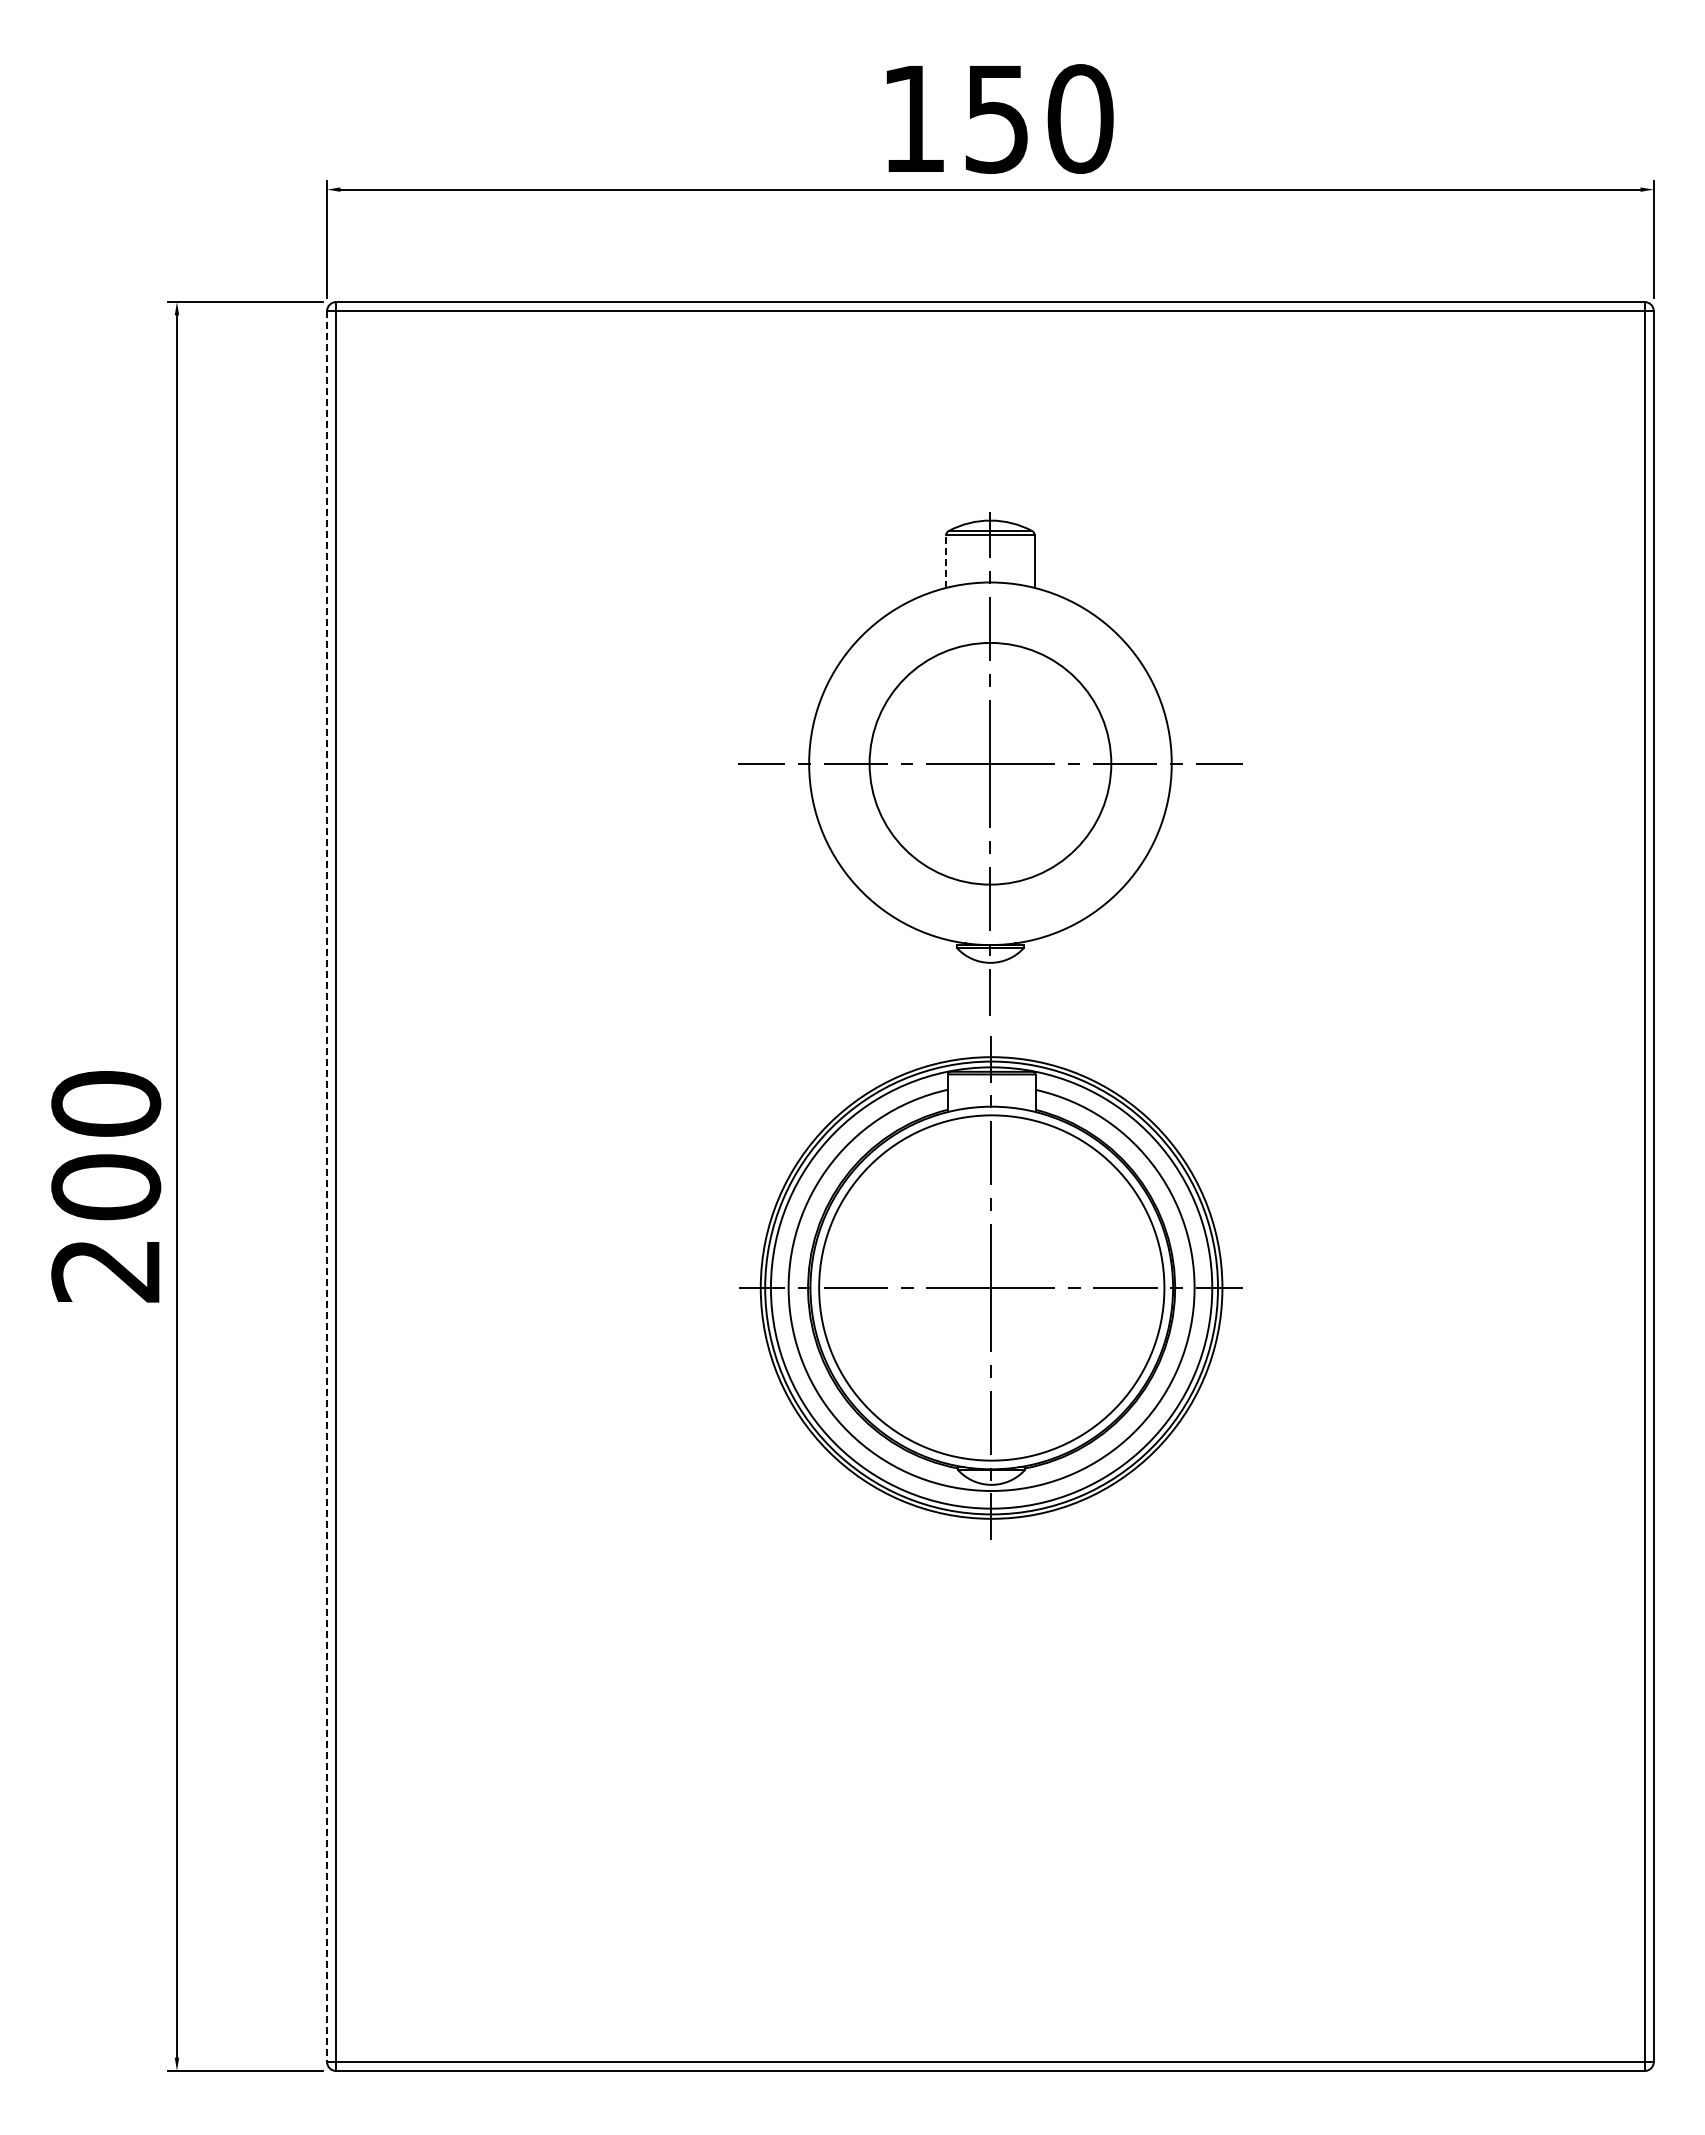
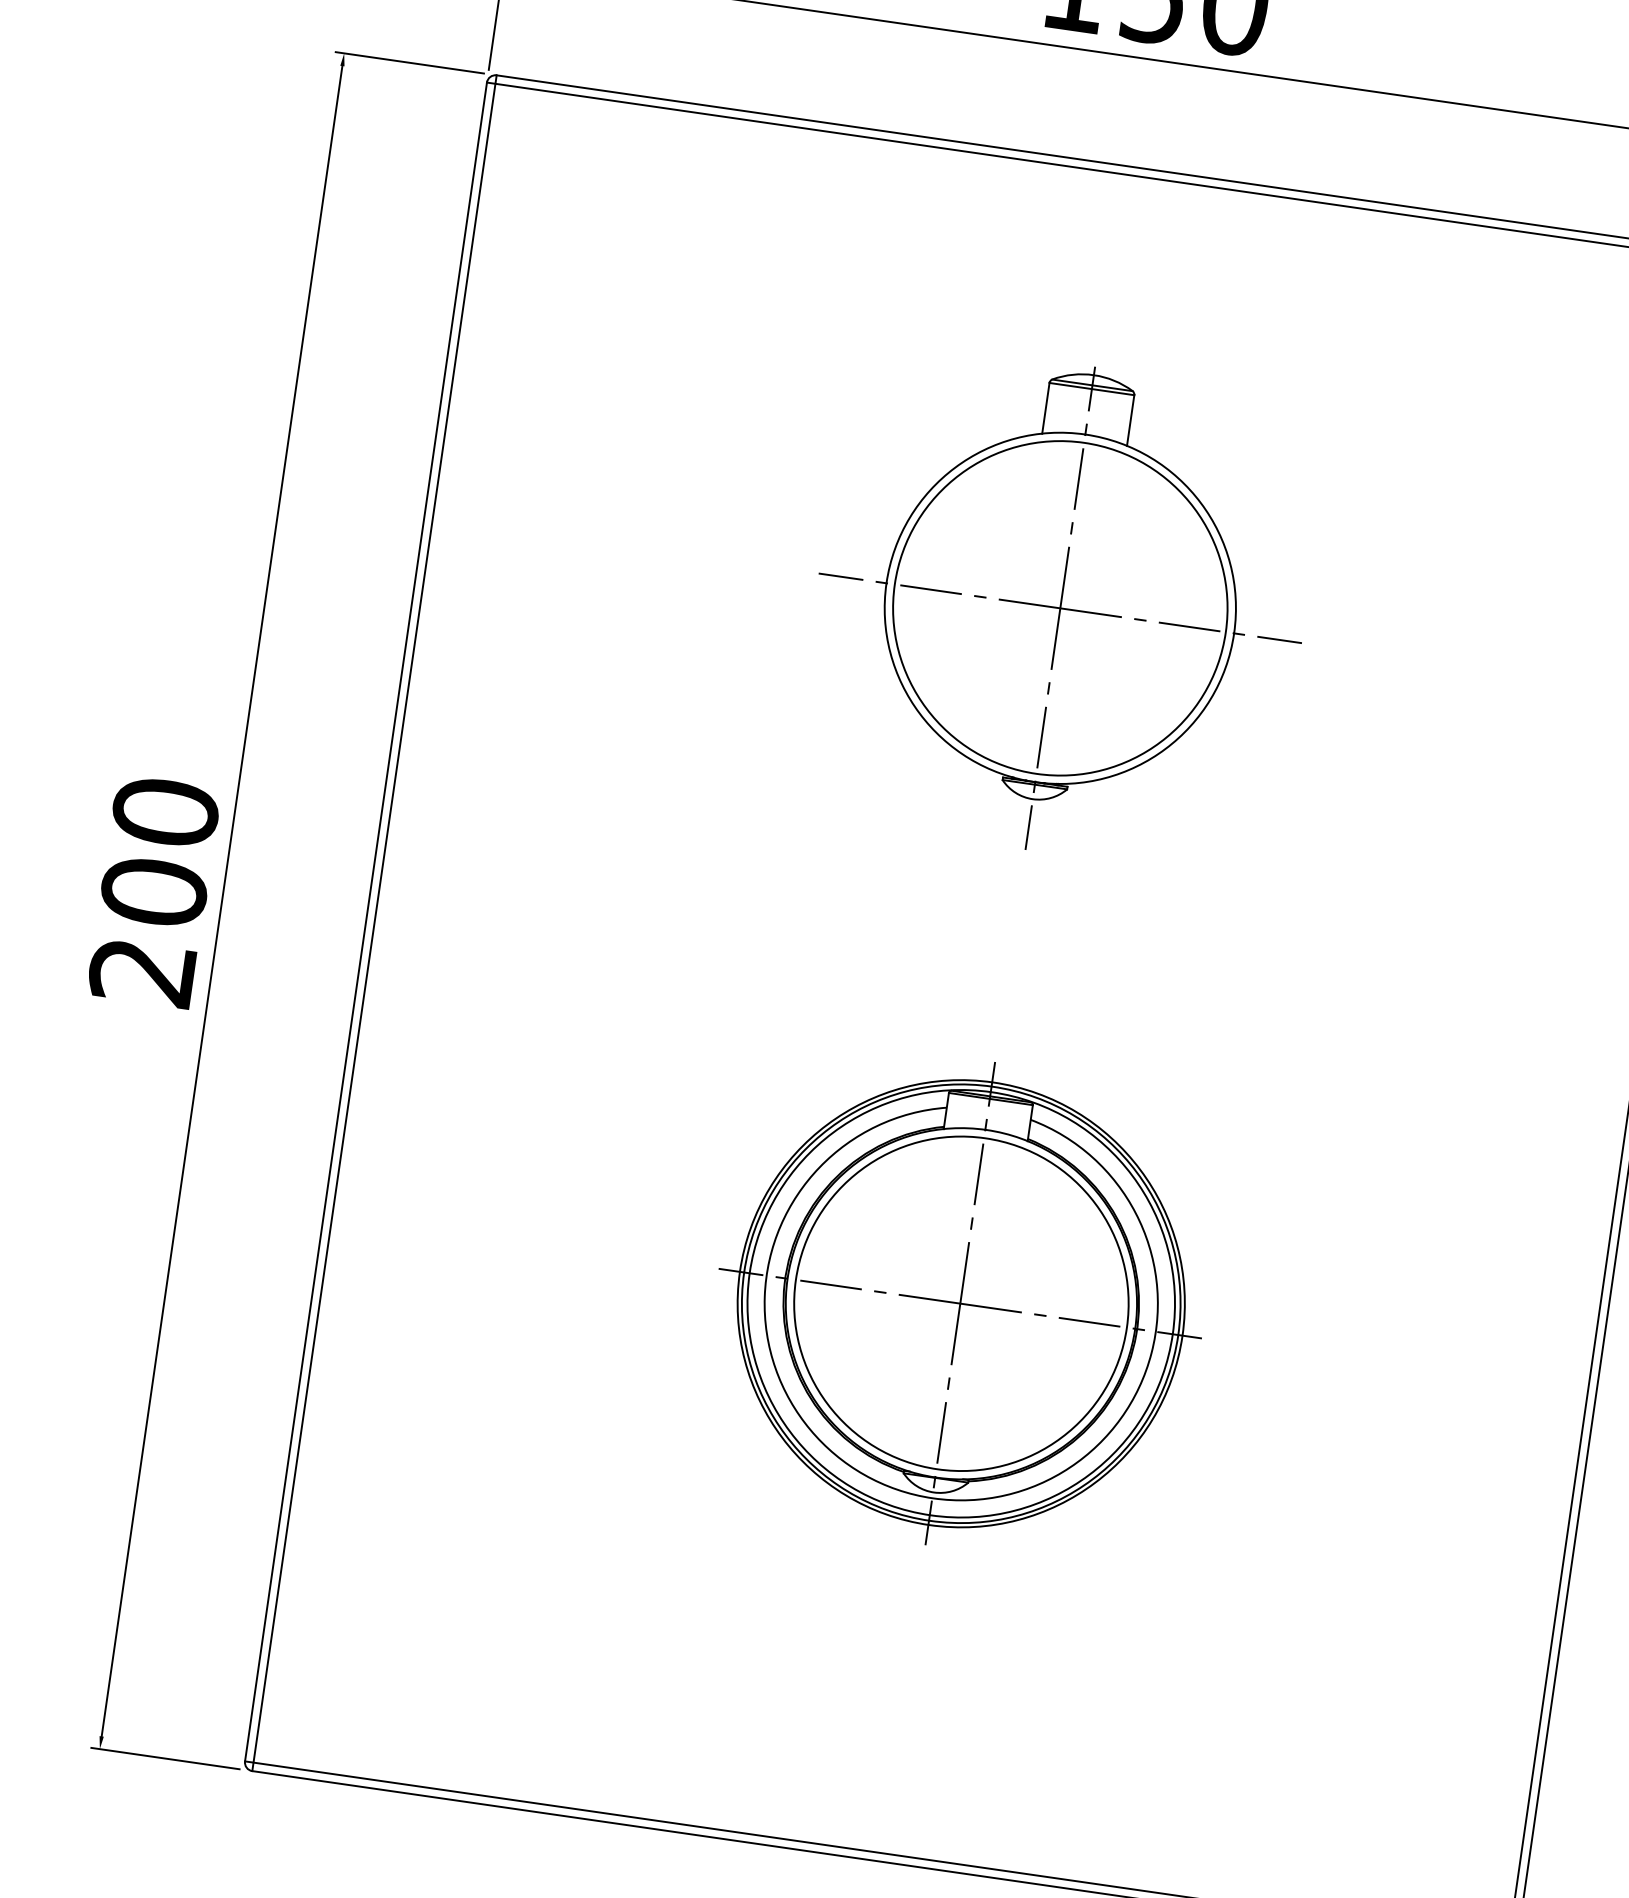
line: (946, 561) -> (1046, 408), dashed -> solid
circle: (990, 763) -> (1060, 608), size x1.43
line: (327, 1186) -> (366, 922), dashed -> solid
part: (990, 1287) -> (960, 1303), moved

